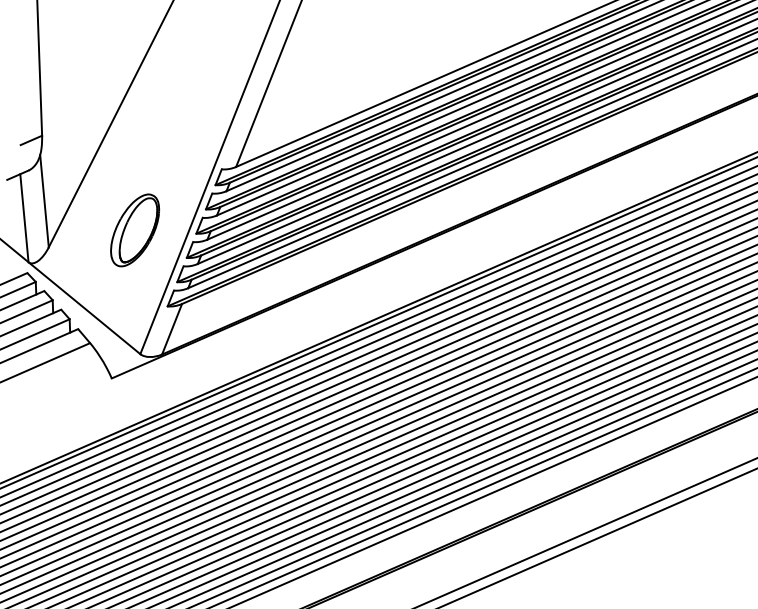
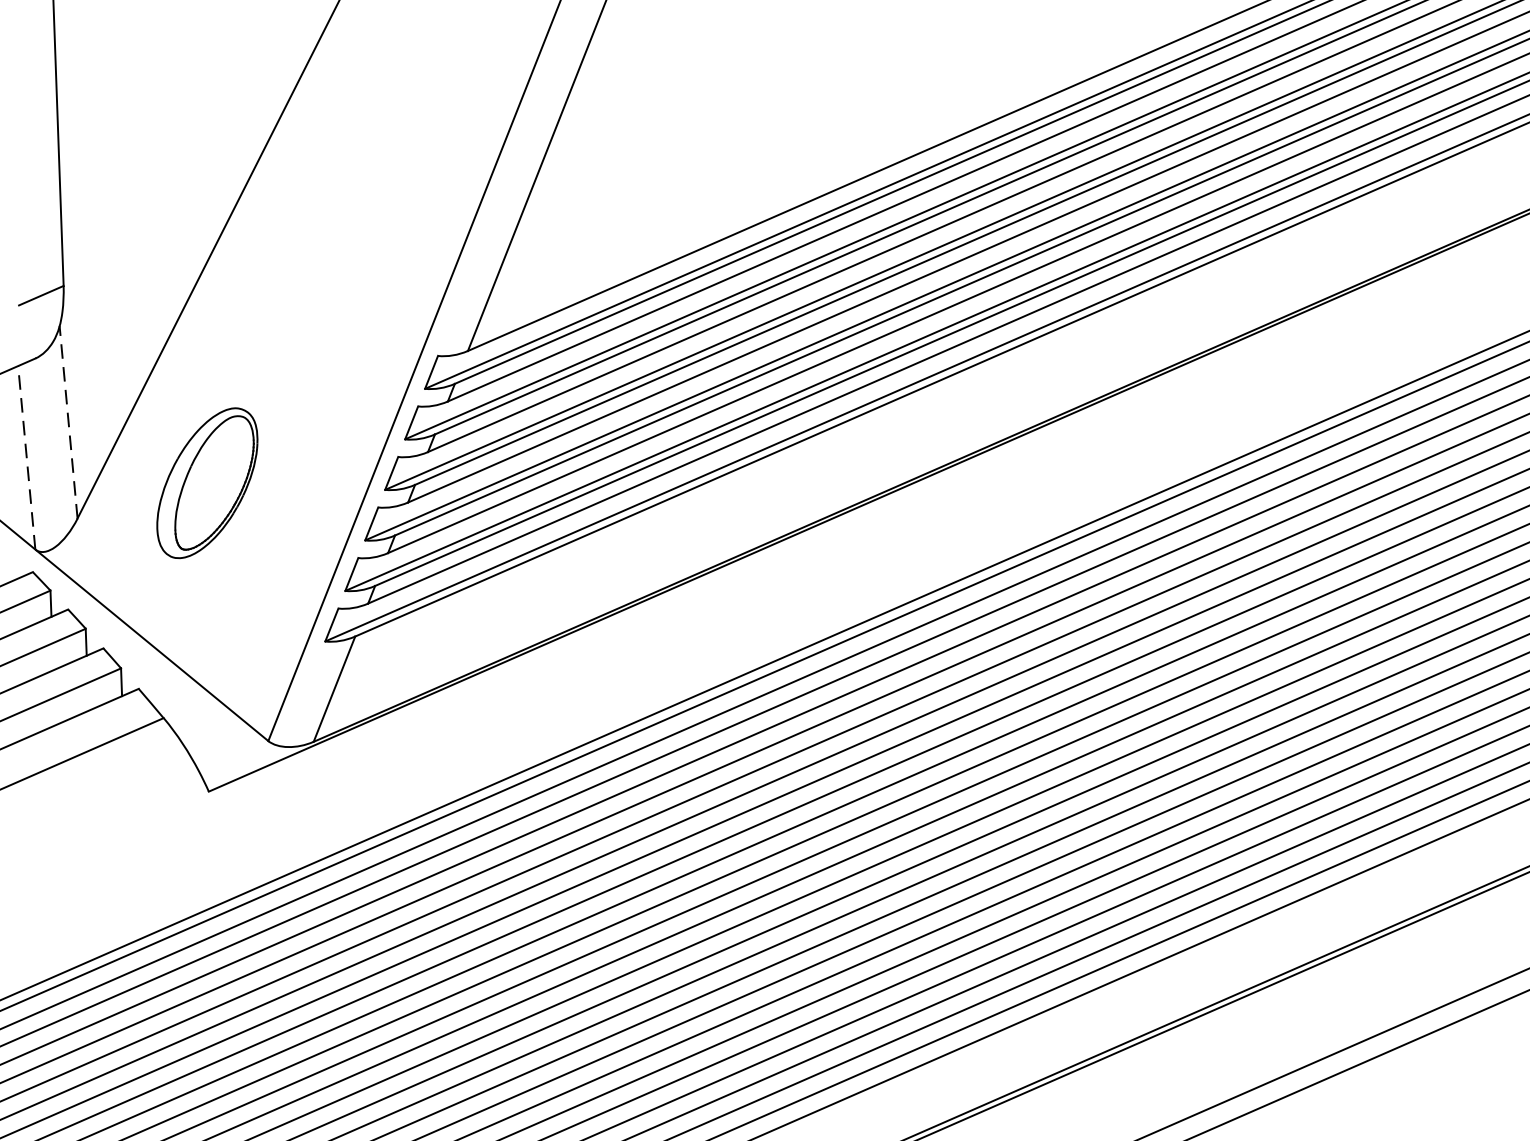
line: (44, 200) -> (68, 420), solid -> dashed
line: (24, 217) -> (26, 456), solid -> dashed
part: (134, 230) -> (206, 483), moved

